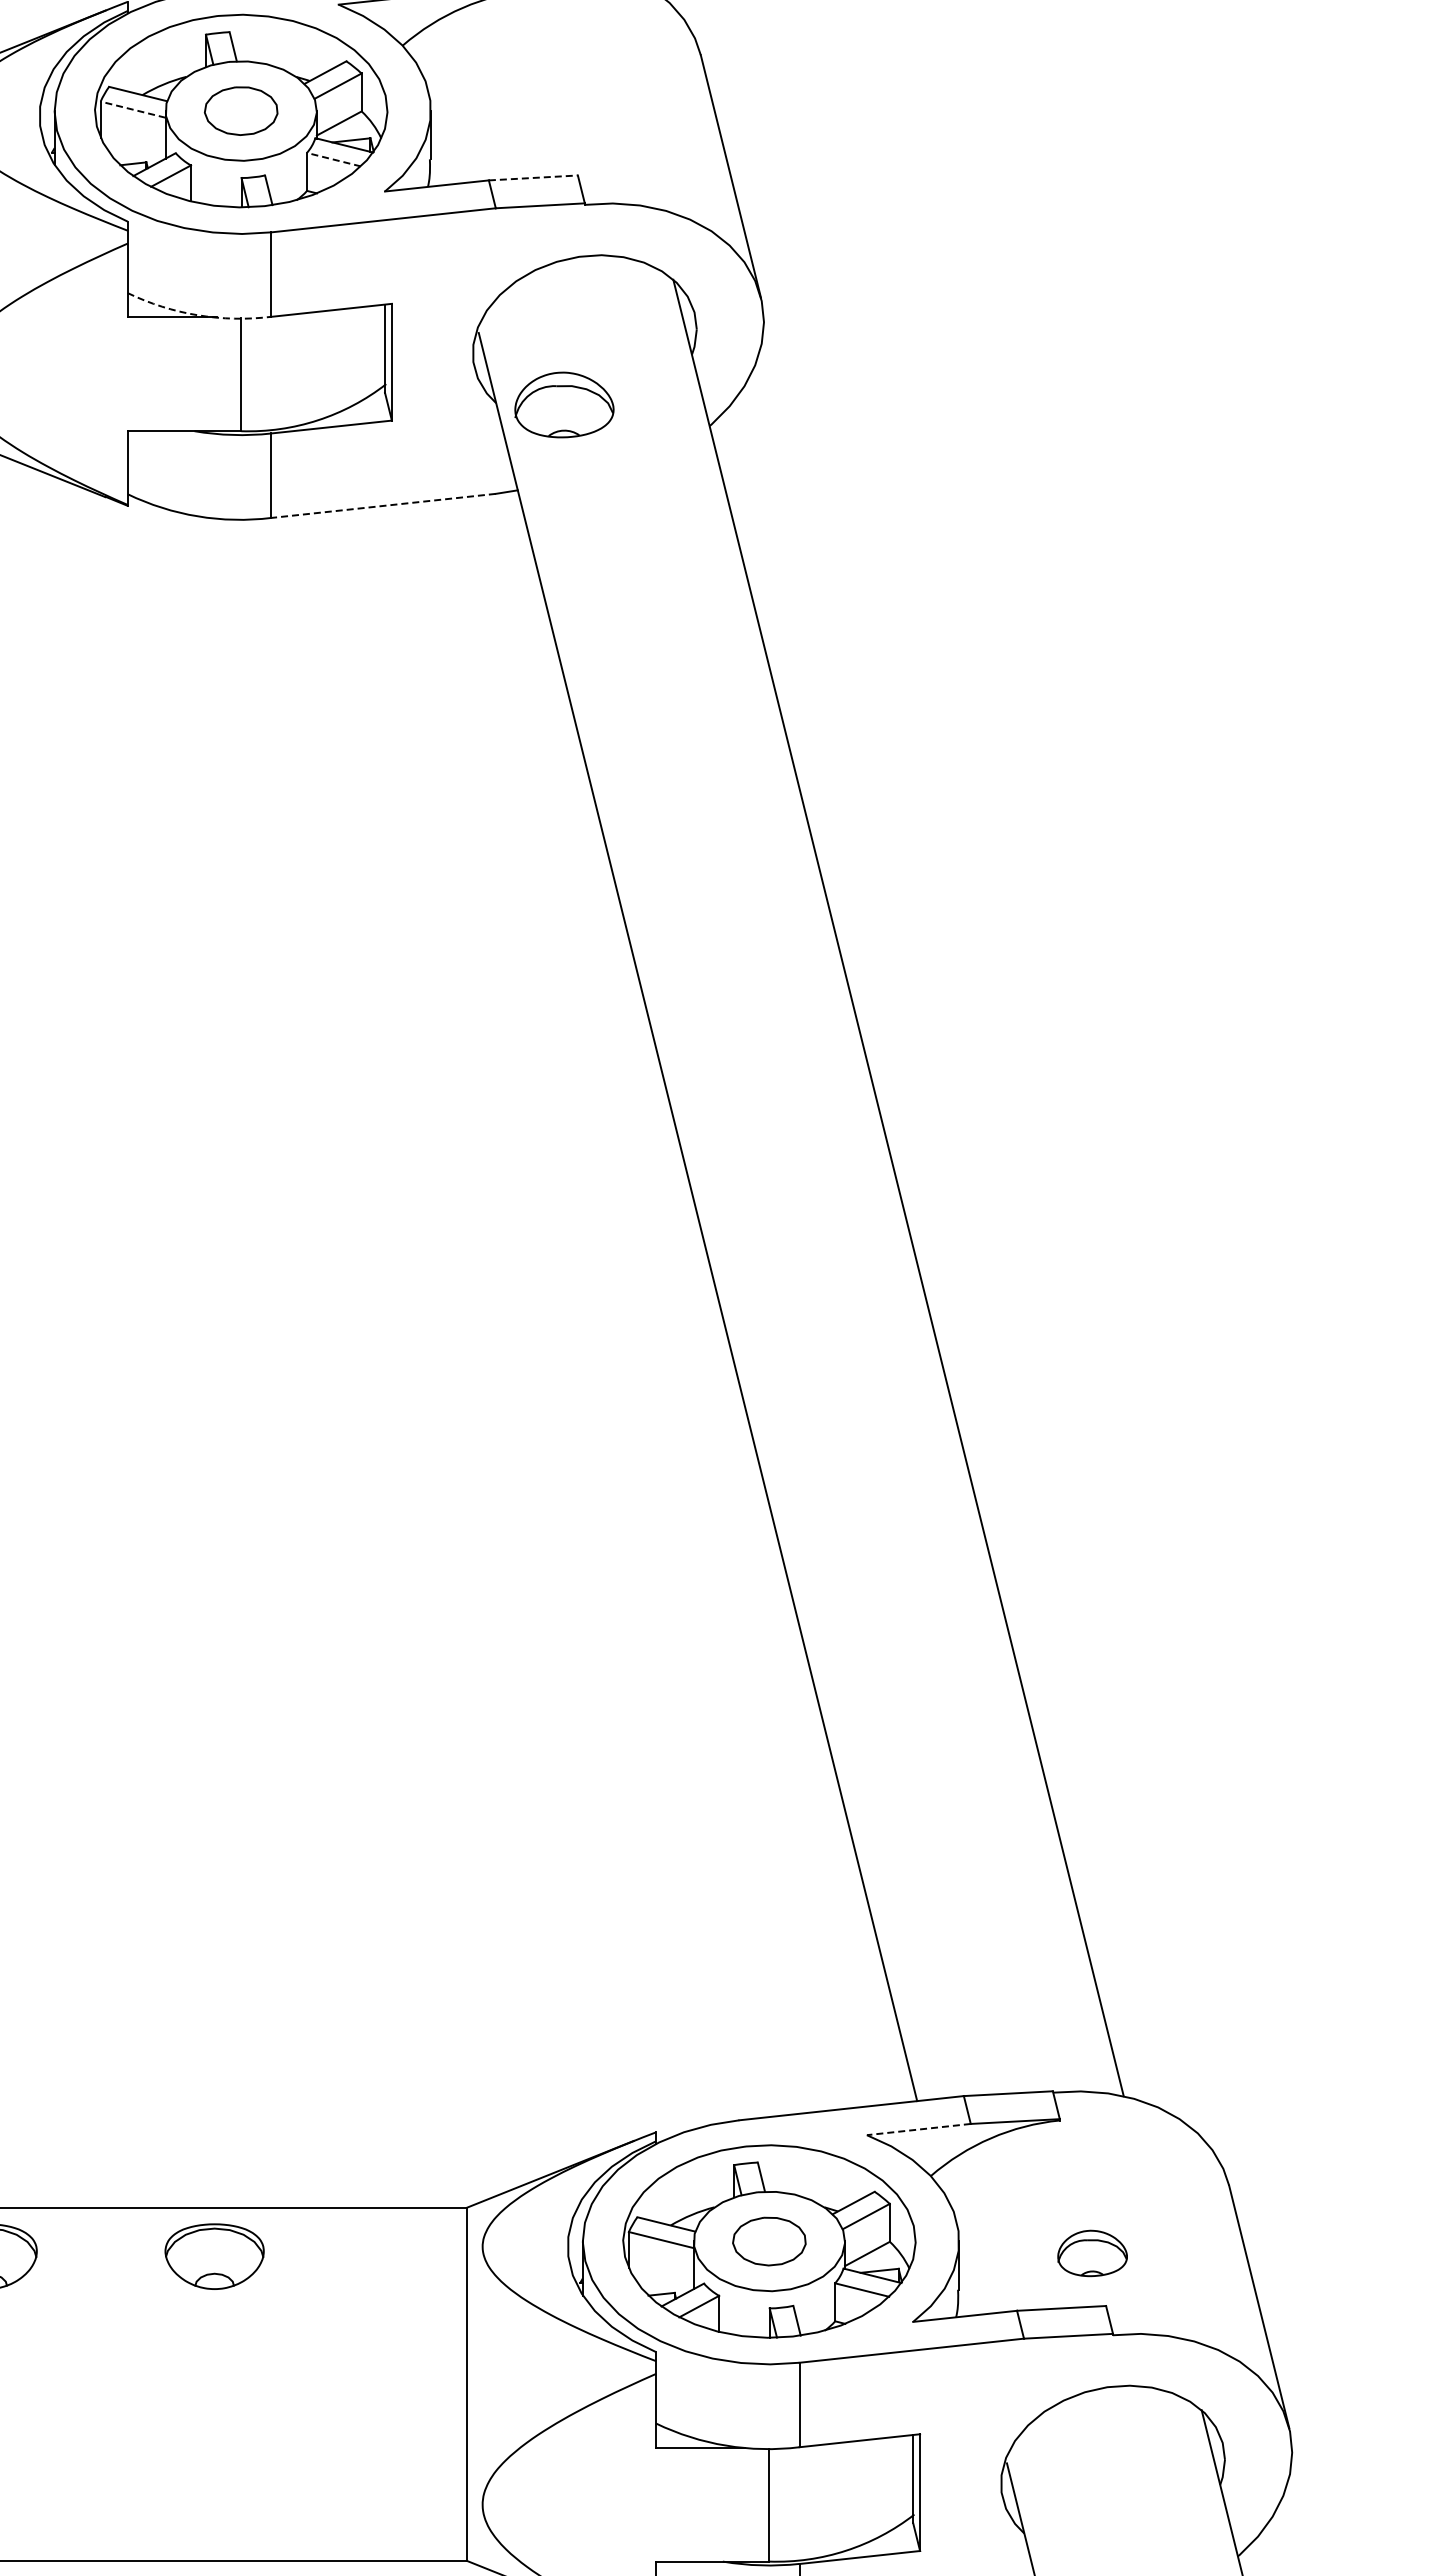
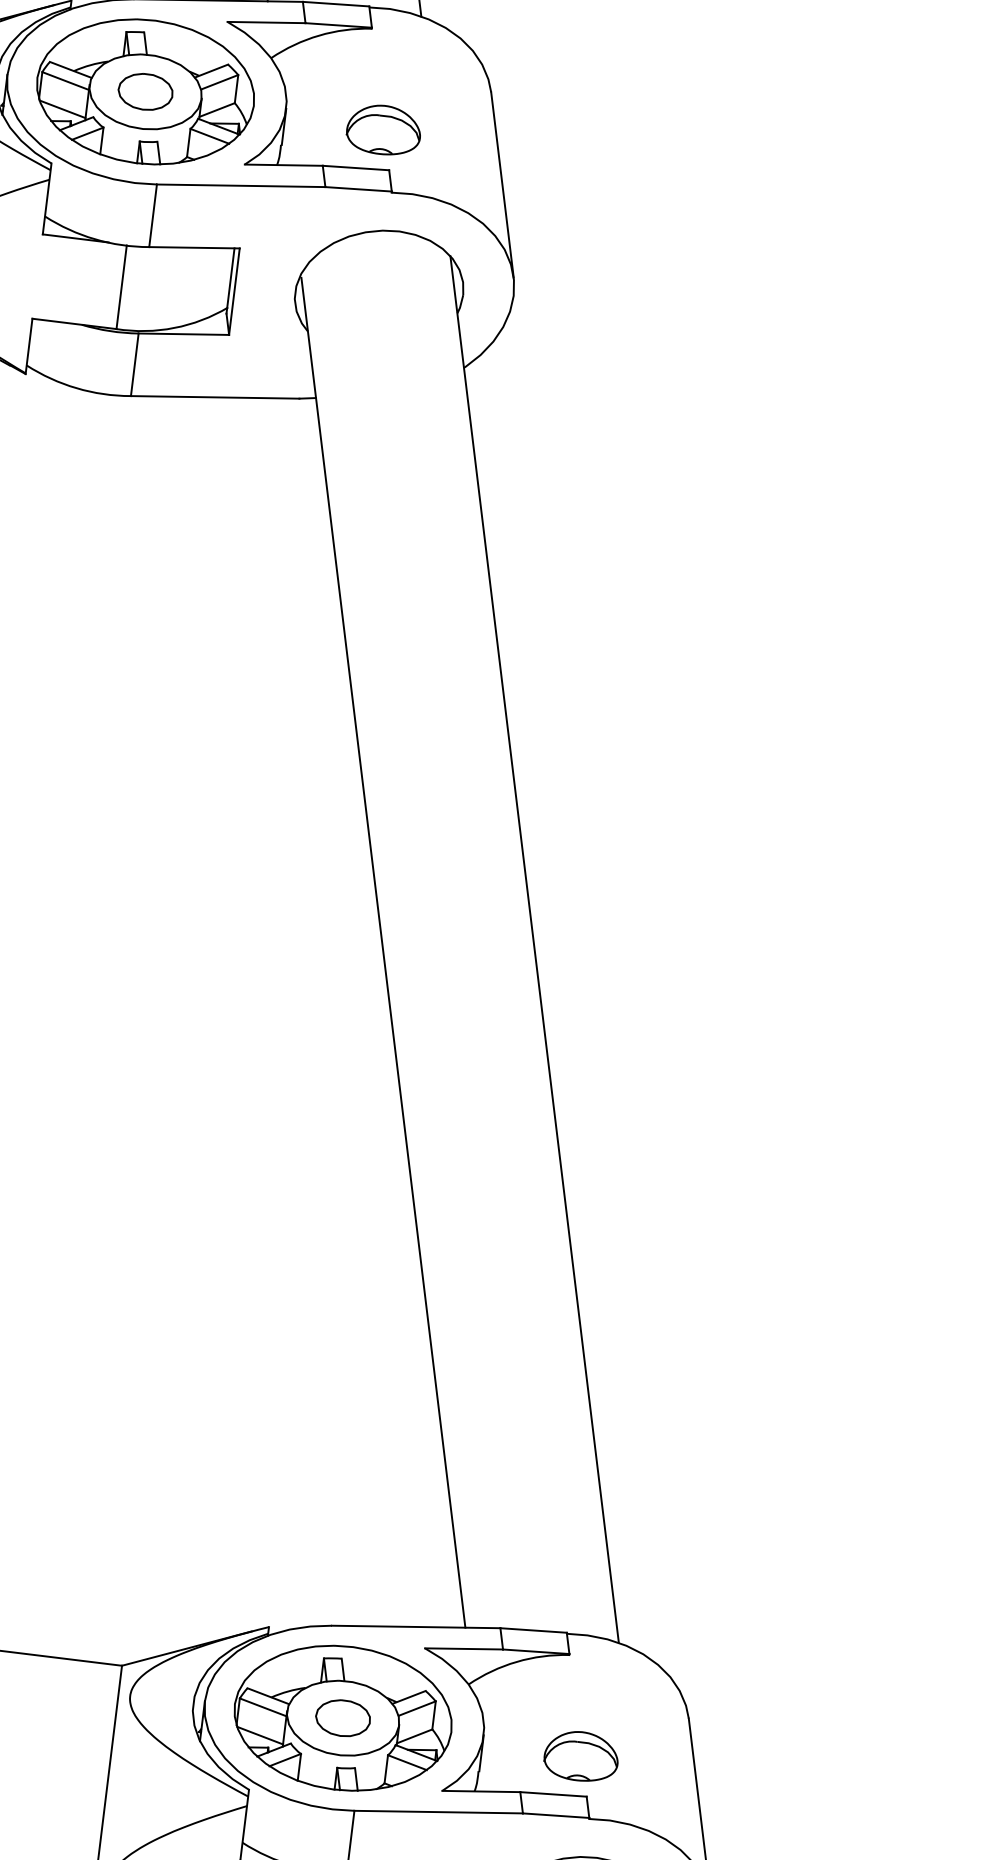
line: (132, 109) -> (65, 80), dashed -> solid
line: (133, 147) -> (62, 109), added
line: (333, 159) -> (209, 136), dashed -> solid
line: (533, 177) -> (356, 167), dashed -> solid
arc: (197, 315) -> (94, 239), dashed -> solid
part: (564, 404) -> (384, 129), moved
line: (383, 505) -> (215, 397), dashed -> solid
line: (918, 2129) -> (463, 1648), dashed -> solid
part: (1092, 2253) -> (581, 1756), size x1.43
line: (661, 2278) -> (259, 1735), added

